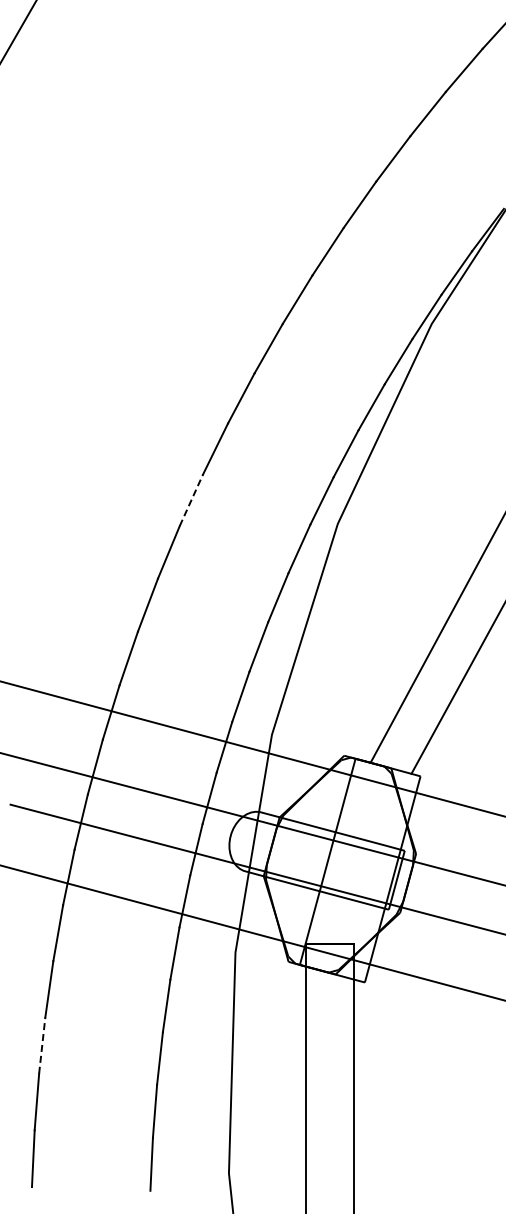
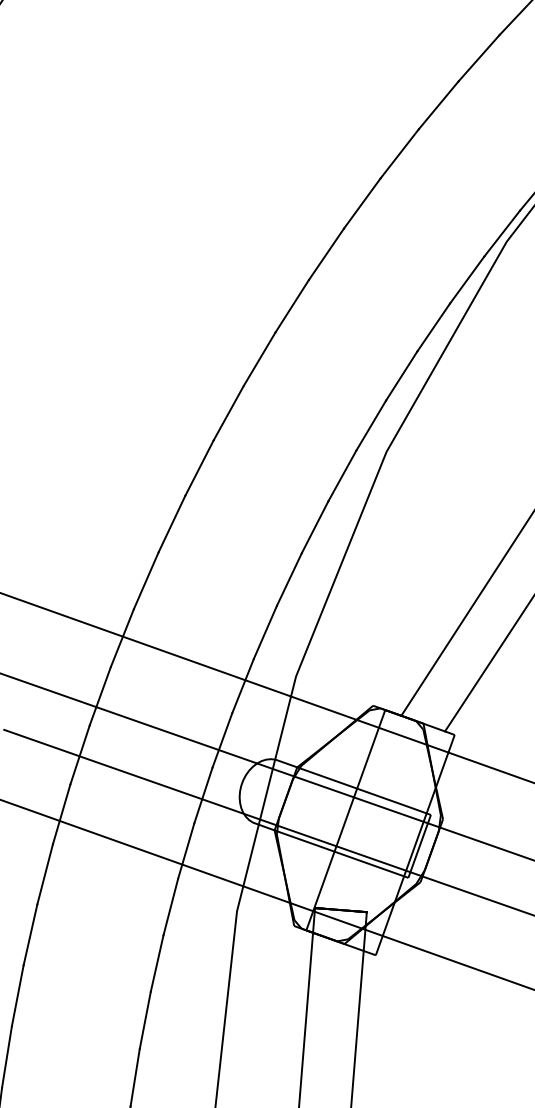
line: (191, 499) -> (228, 412), dashed -> solid
line: (42, 1045) -> (18, 995), dashed -> solid

